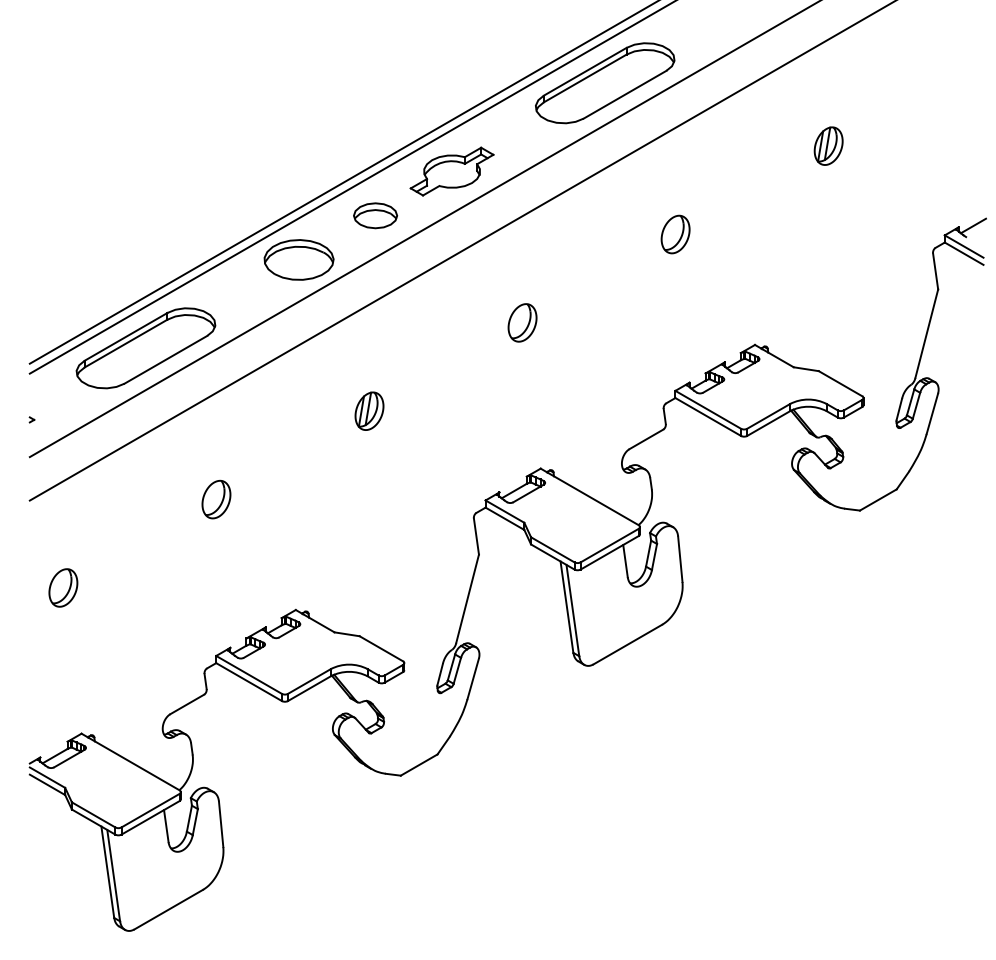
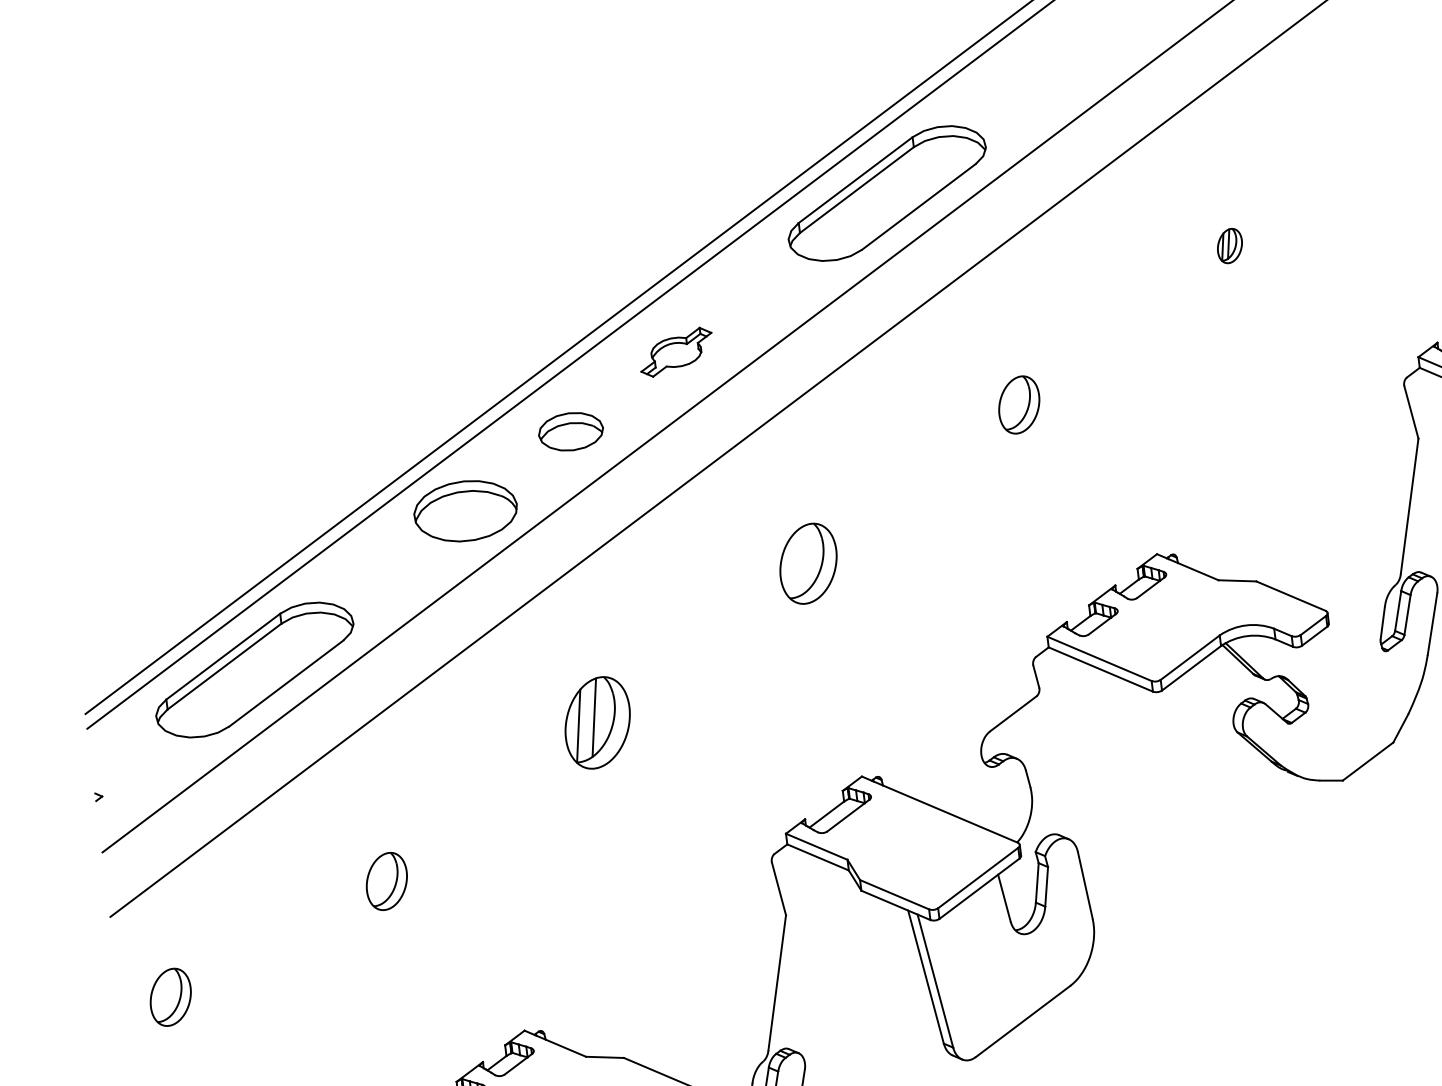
part: (828, 145) -> (1229, 245), size x0.6
part: (451, 171) -> (675, 352), size x0.6
part: (522, 322) -> (808, 563), size x1.4
part: (369, 410) -> (597, 721), size x1.6
part: (63, 587) -> (170, 996), moved

